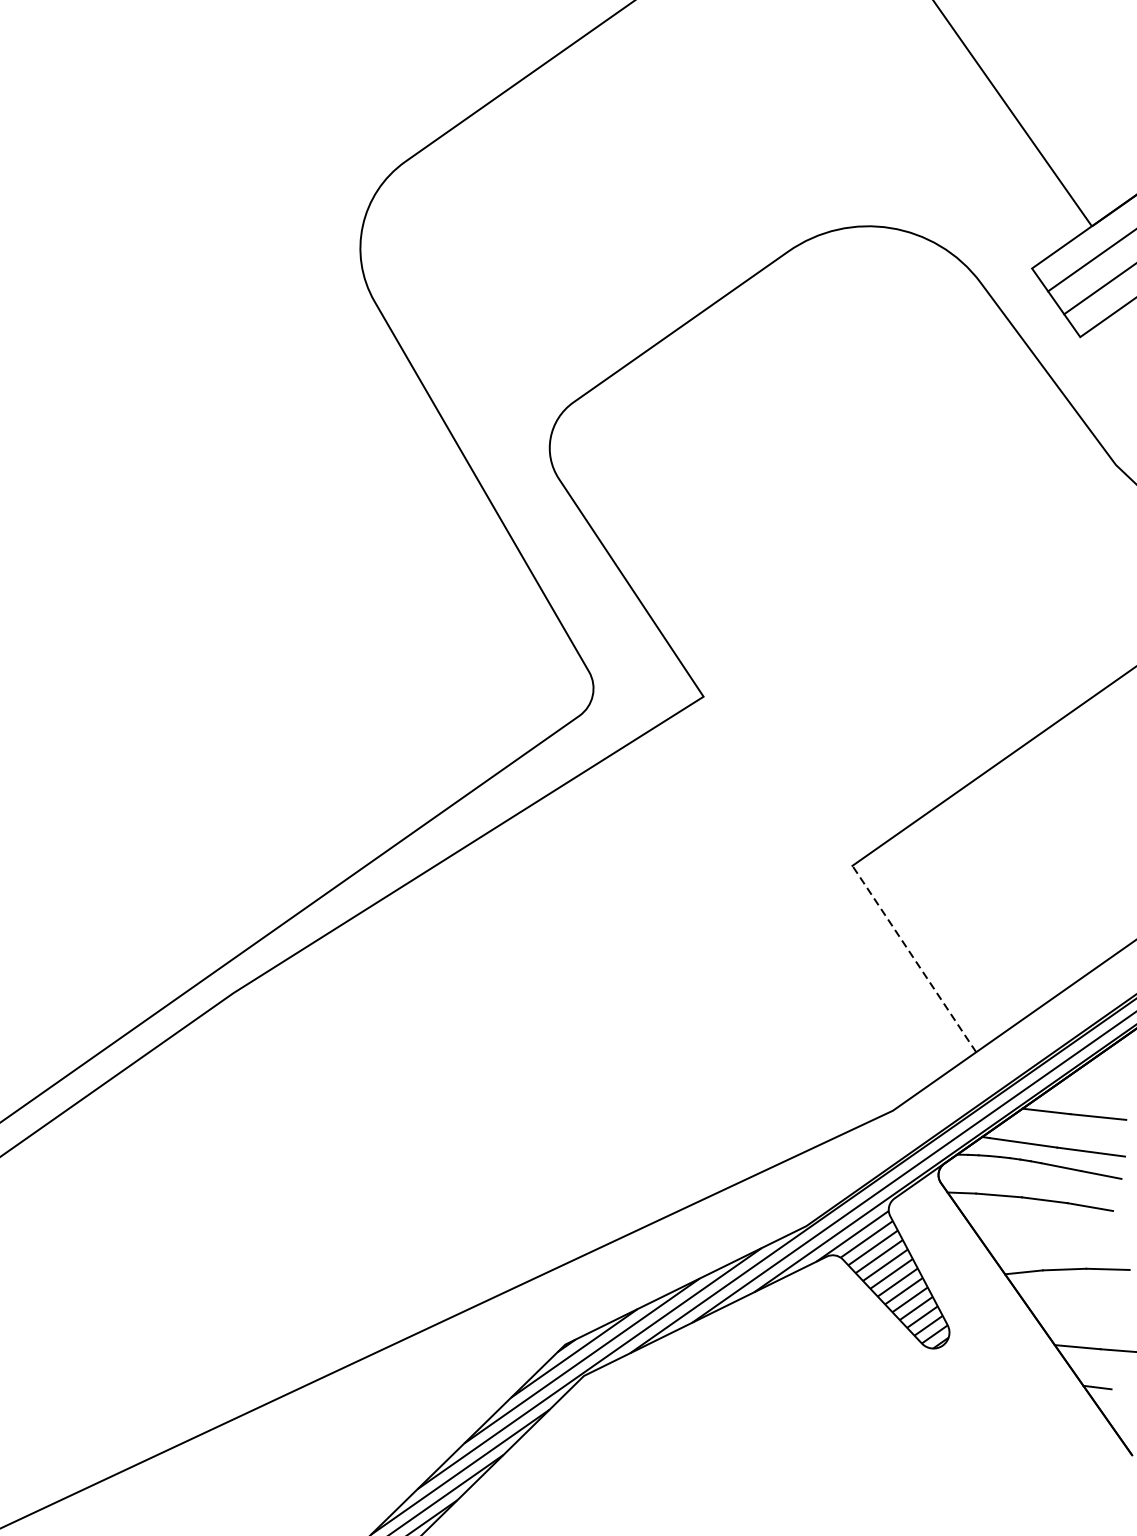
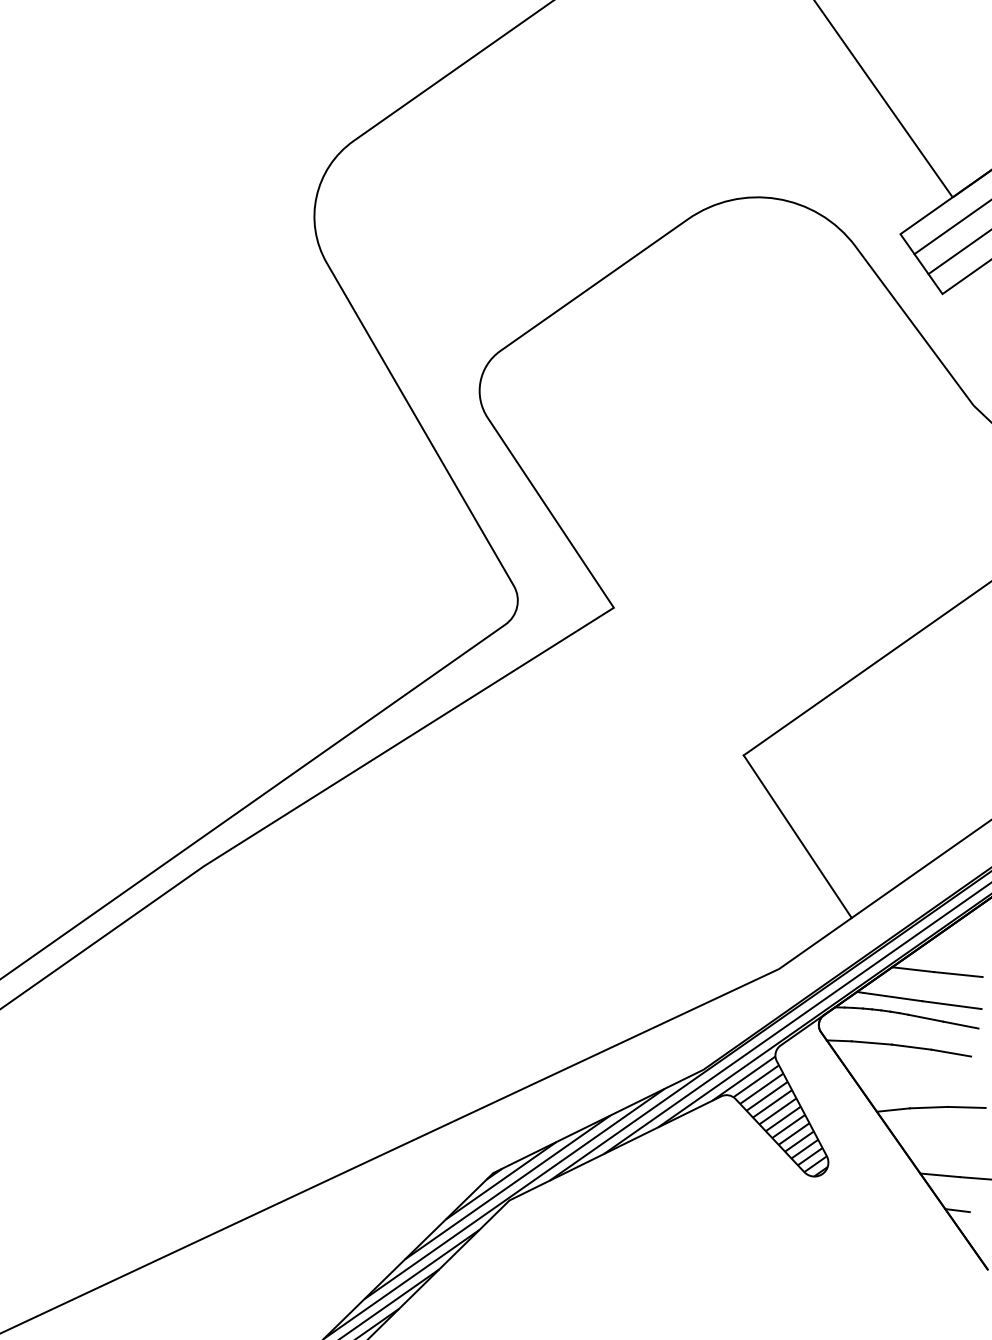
line: (914, 958) -> (797, 836), dashed -> solid

